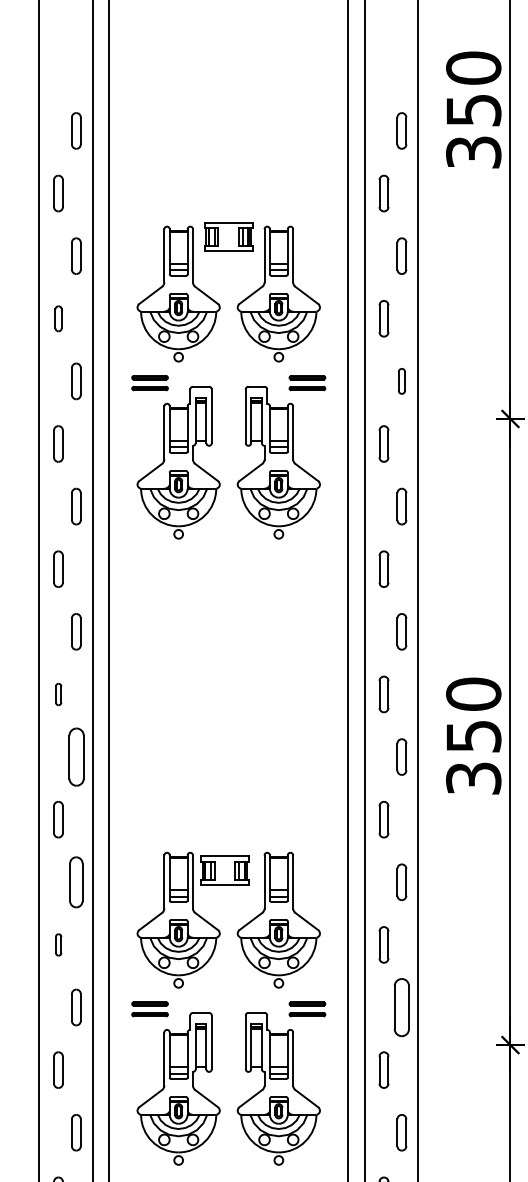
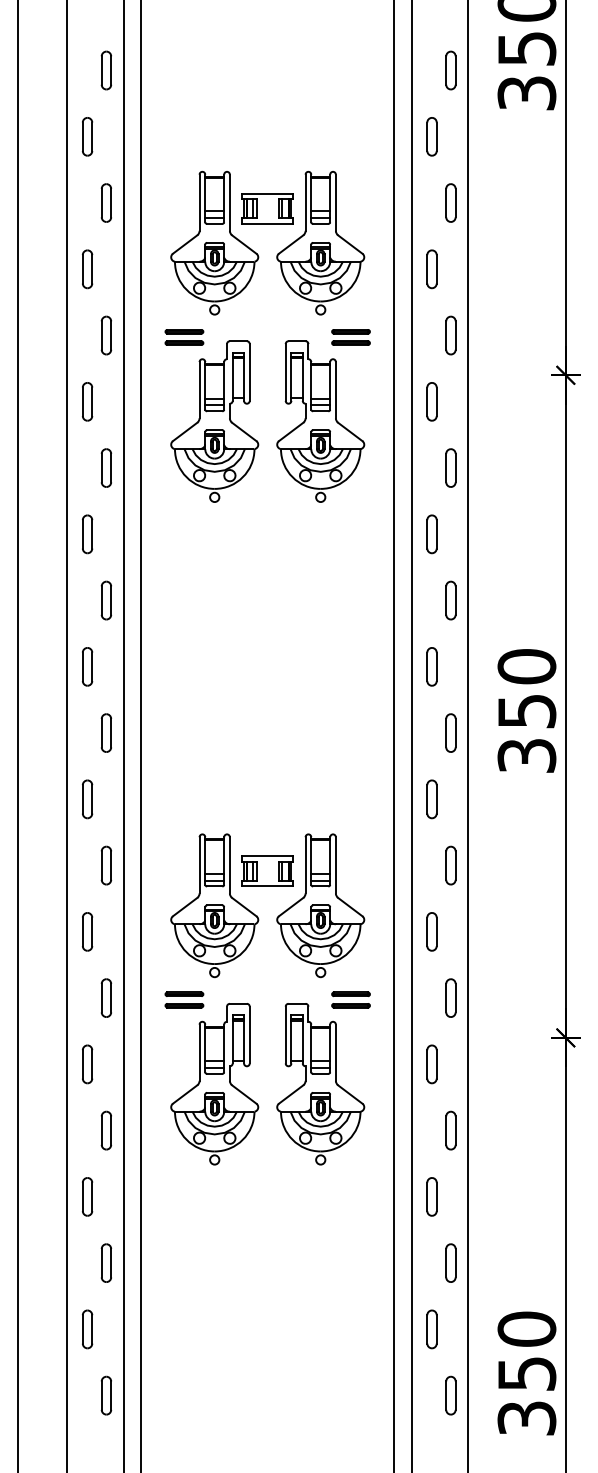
part: (228, 236) -> (267, 208), moved
part: (58, 318) -> (87, 269), size x1.43
part: (401, 381) -> (450, 335), size x1.43
part: (58, 694) -> (87, 666), size x1.67
part: (75, 756) -> (105, 732), size x0.62
part: (224, 869) -> (267, 870), moved
part: (76, 882) -> (106, 865), size x0.71
part: (58, 944) -> (87, 931), size x1.67
part: (401, 1006) -> (450, 997), size x0.62

